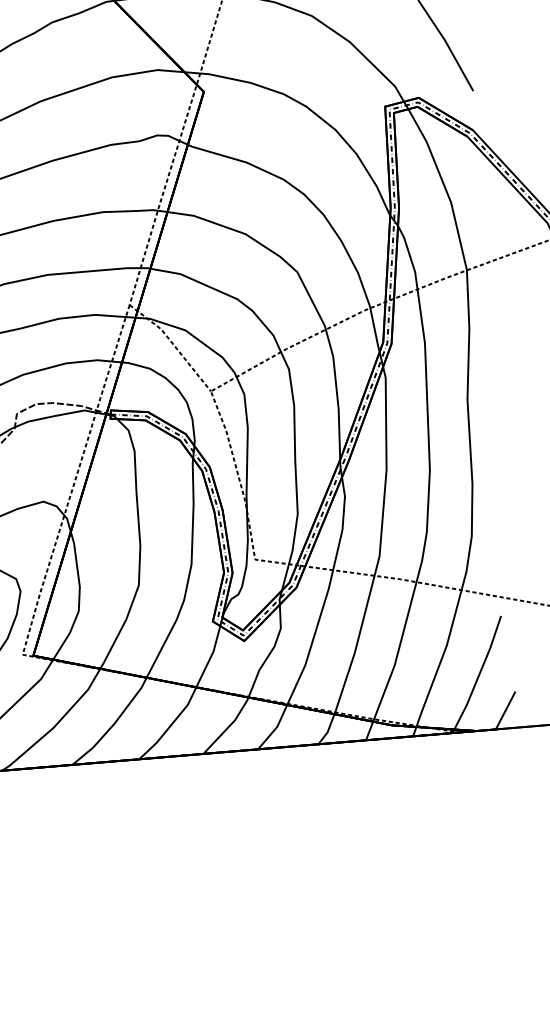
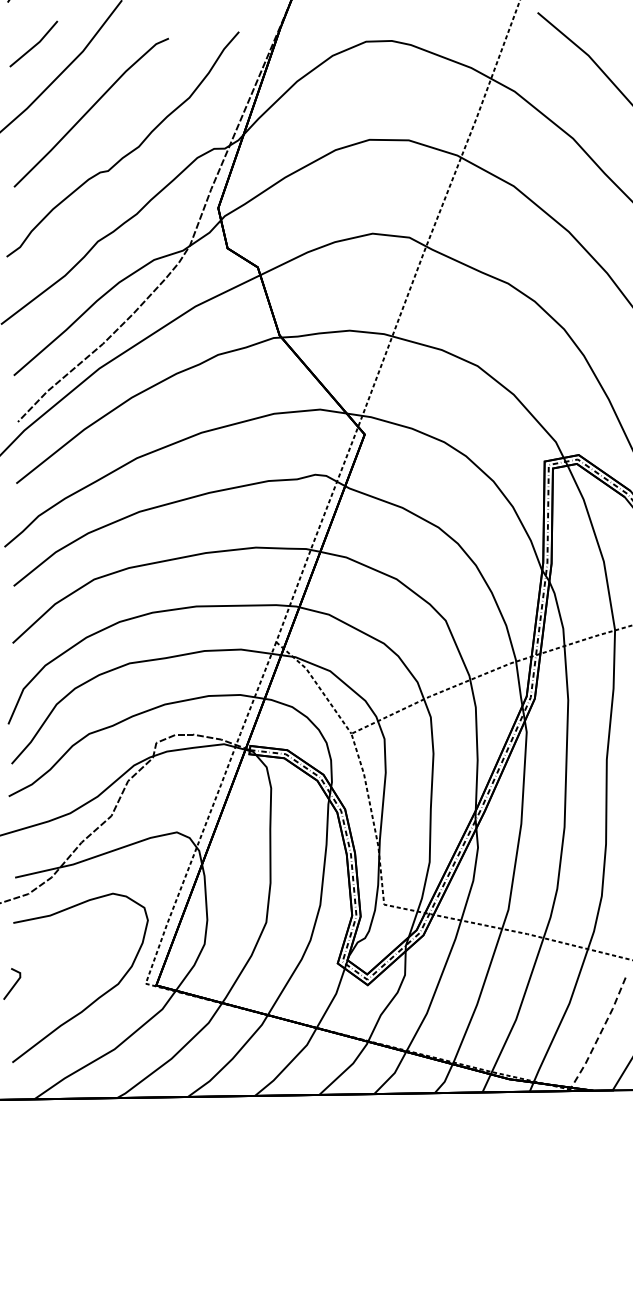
line: (478, 675) -> (599, 1035), solid -> dashed

